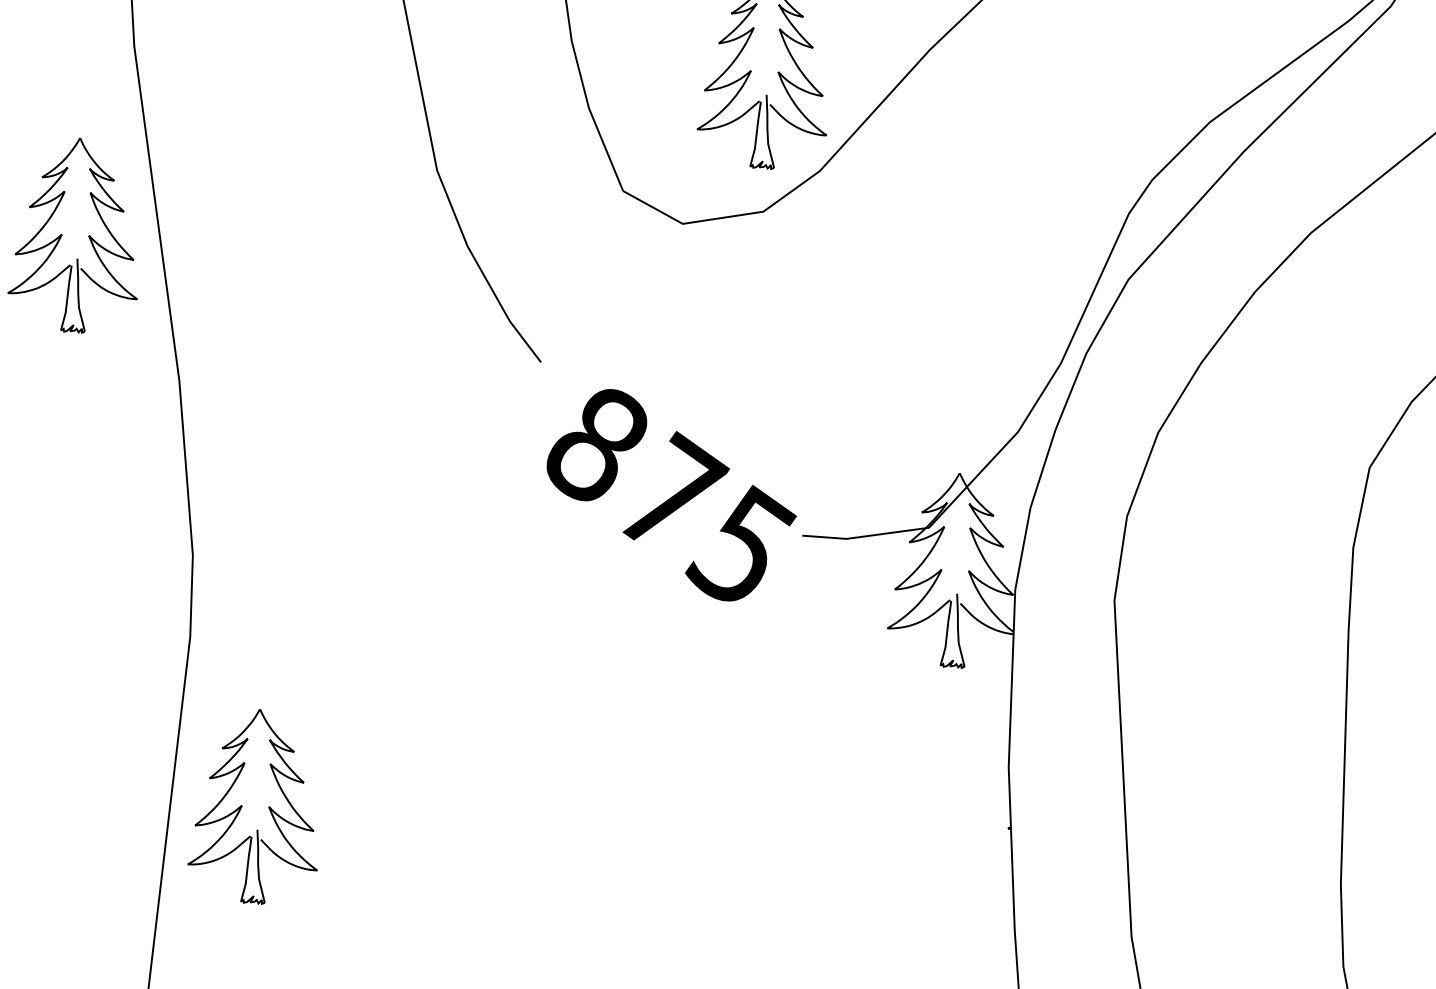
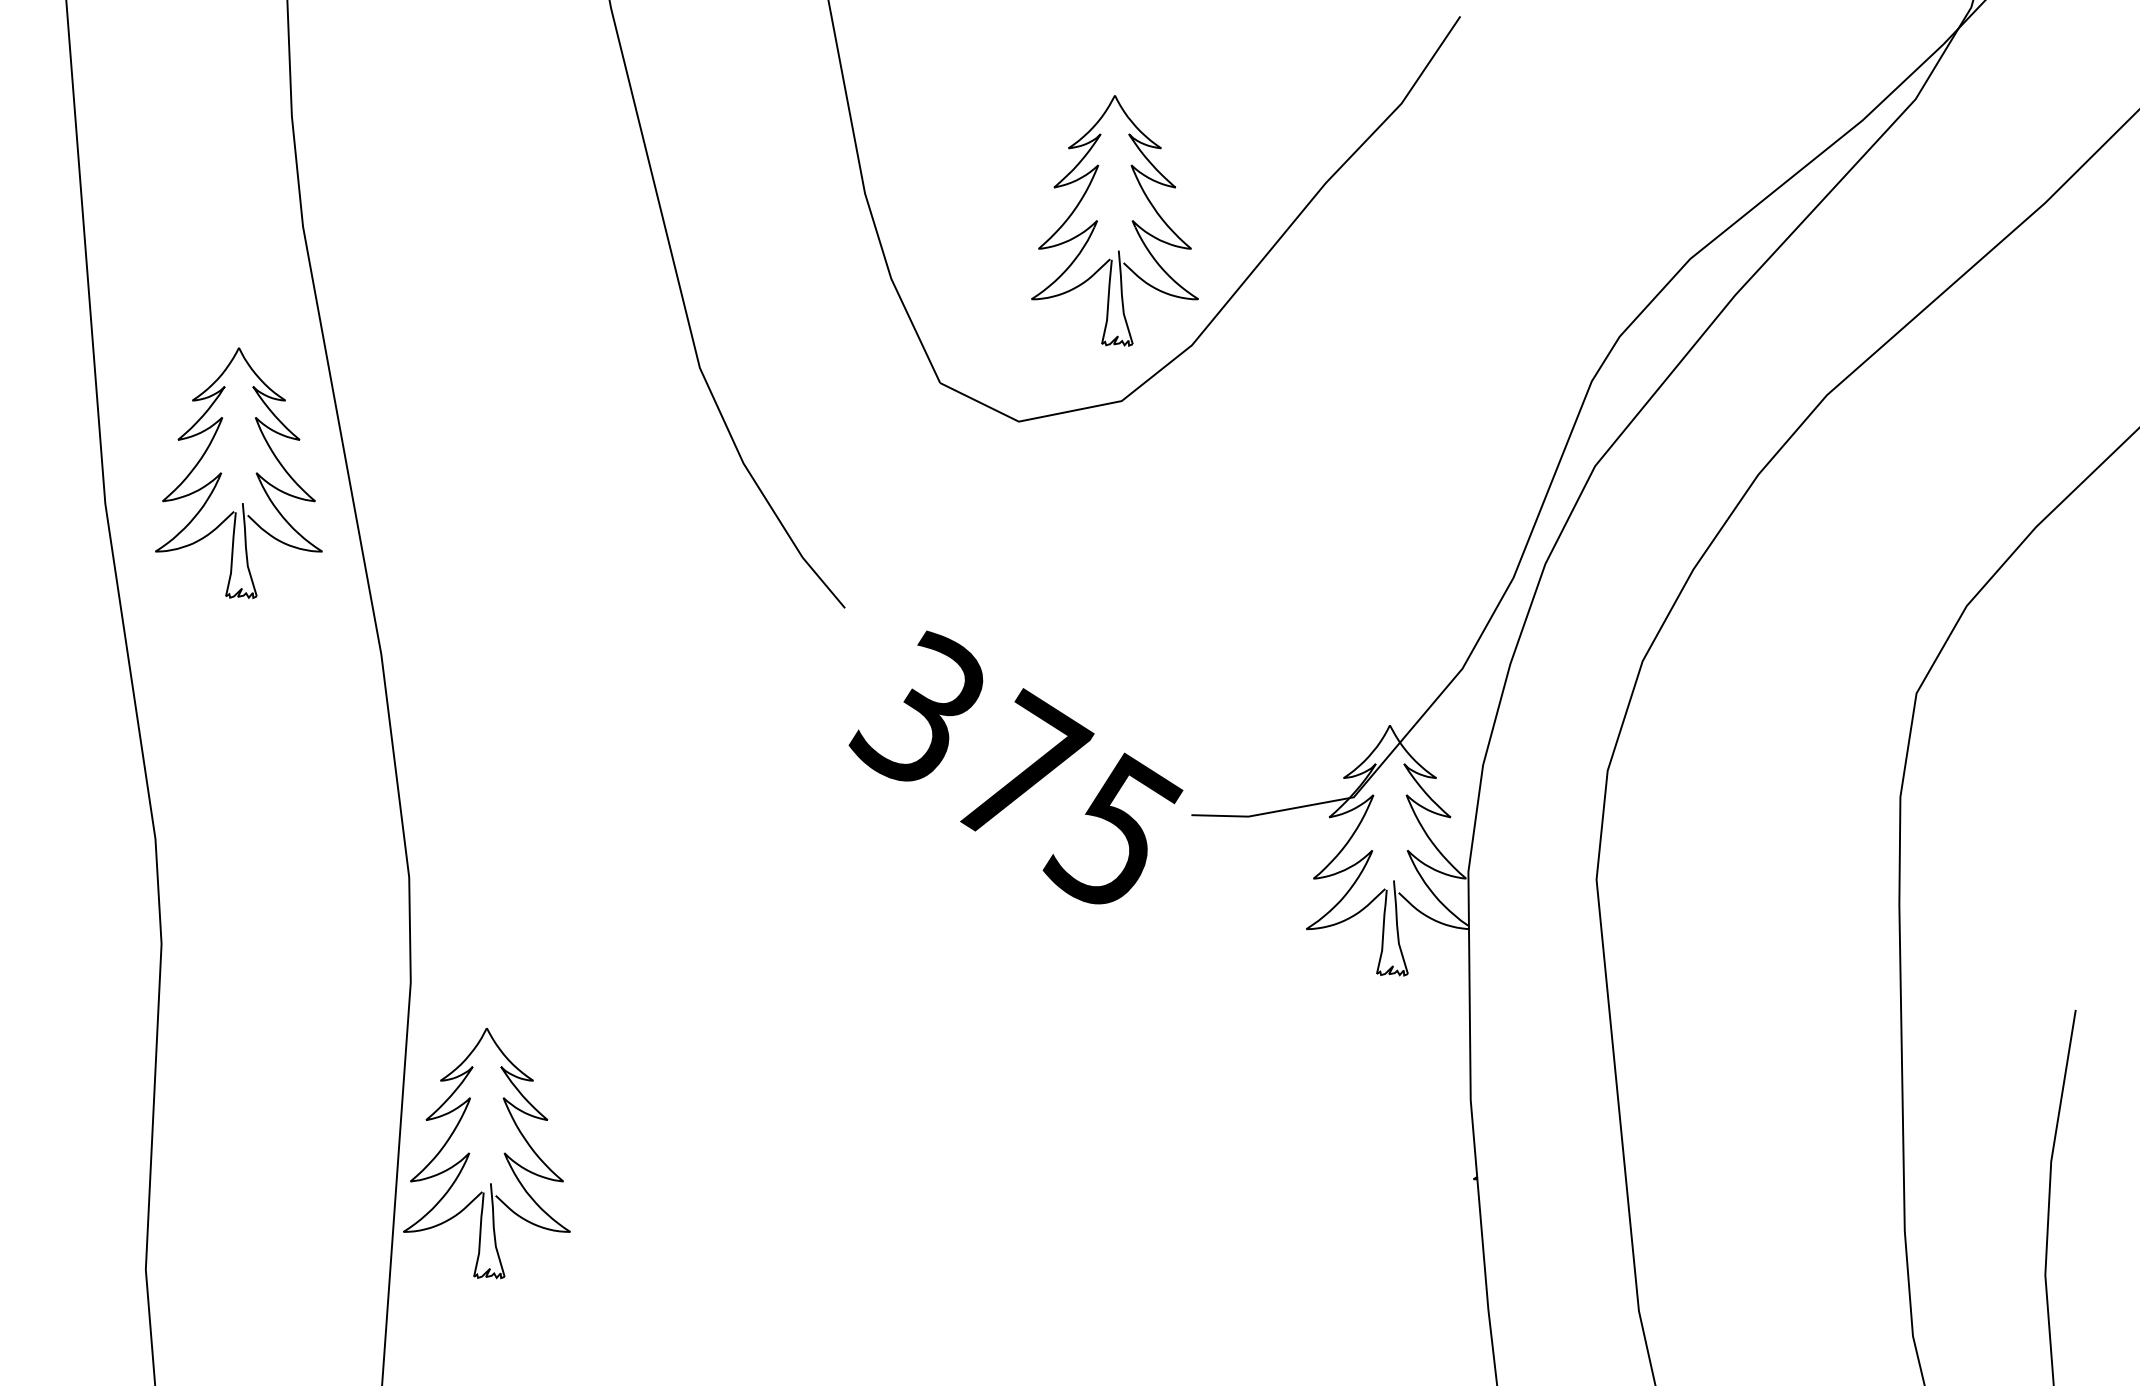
text: (592, 442) -> (916, 707), 875 -> 375
part: (242, 805) -> (470, 1153), moved

